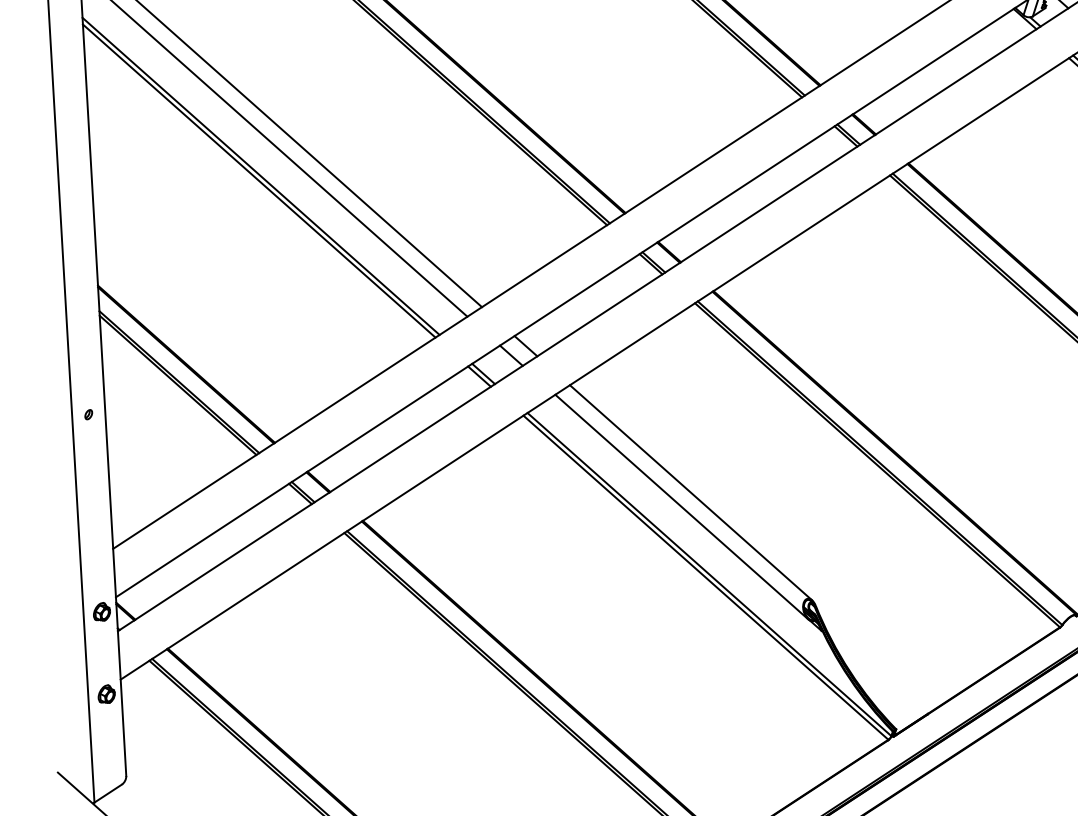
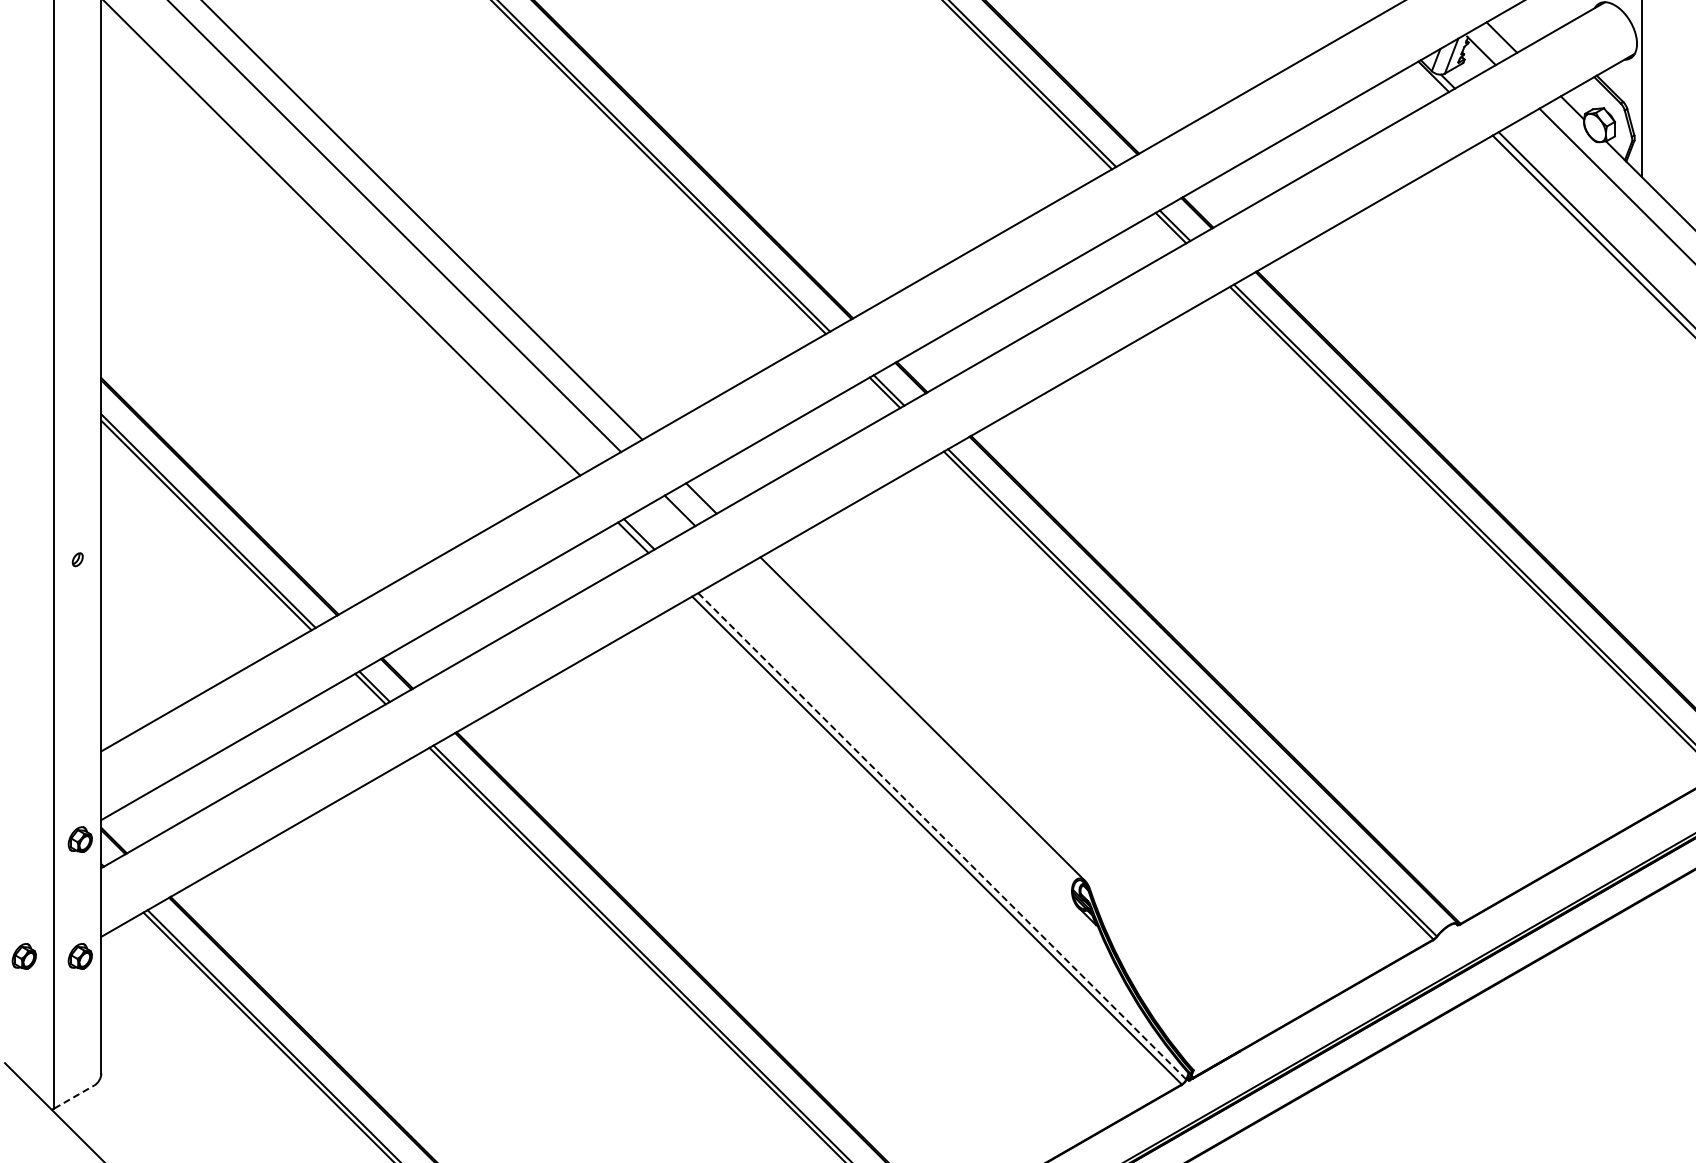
line: (259, 181) -> (337, 243), removed
line: (681, 506) -> (908, 738), removed
line: (709, 574) -> (942, 836), solid -> dashed
part: (66, 695) -> (23, 955), added
line: (108, 793) -> (74, 1096), solid -> dashed

